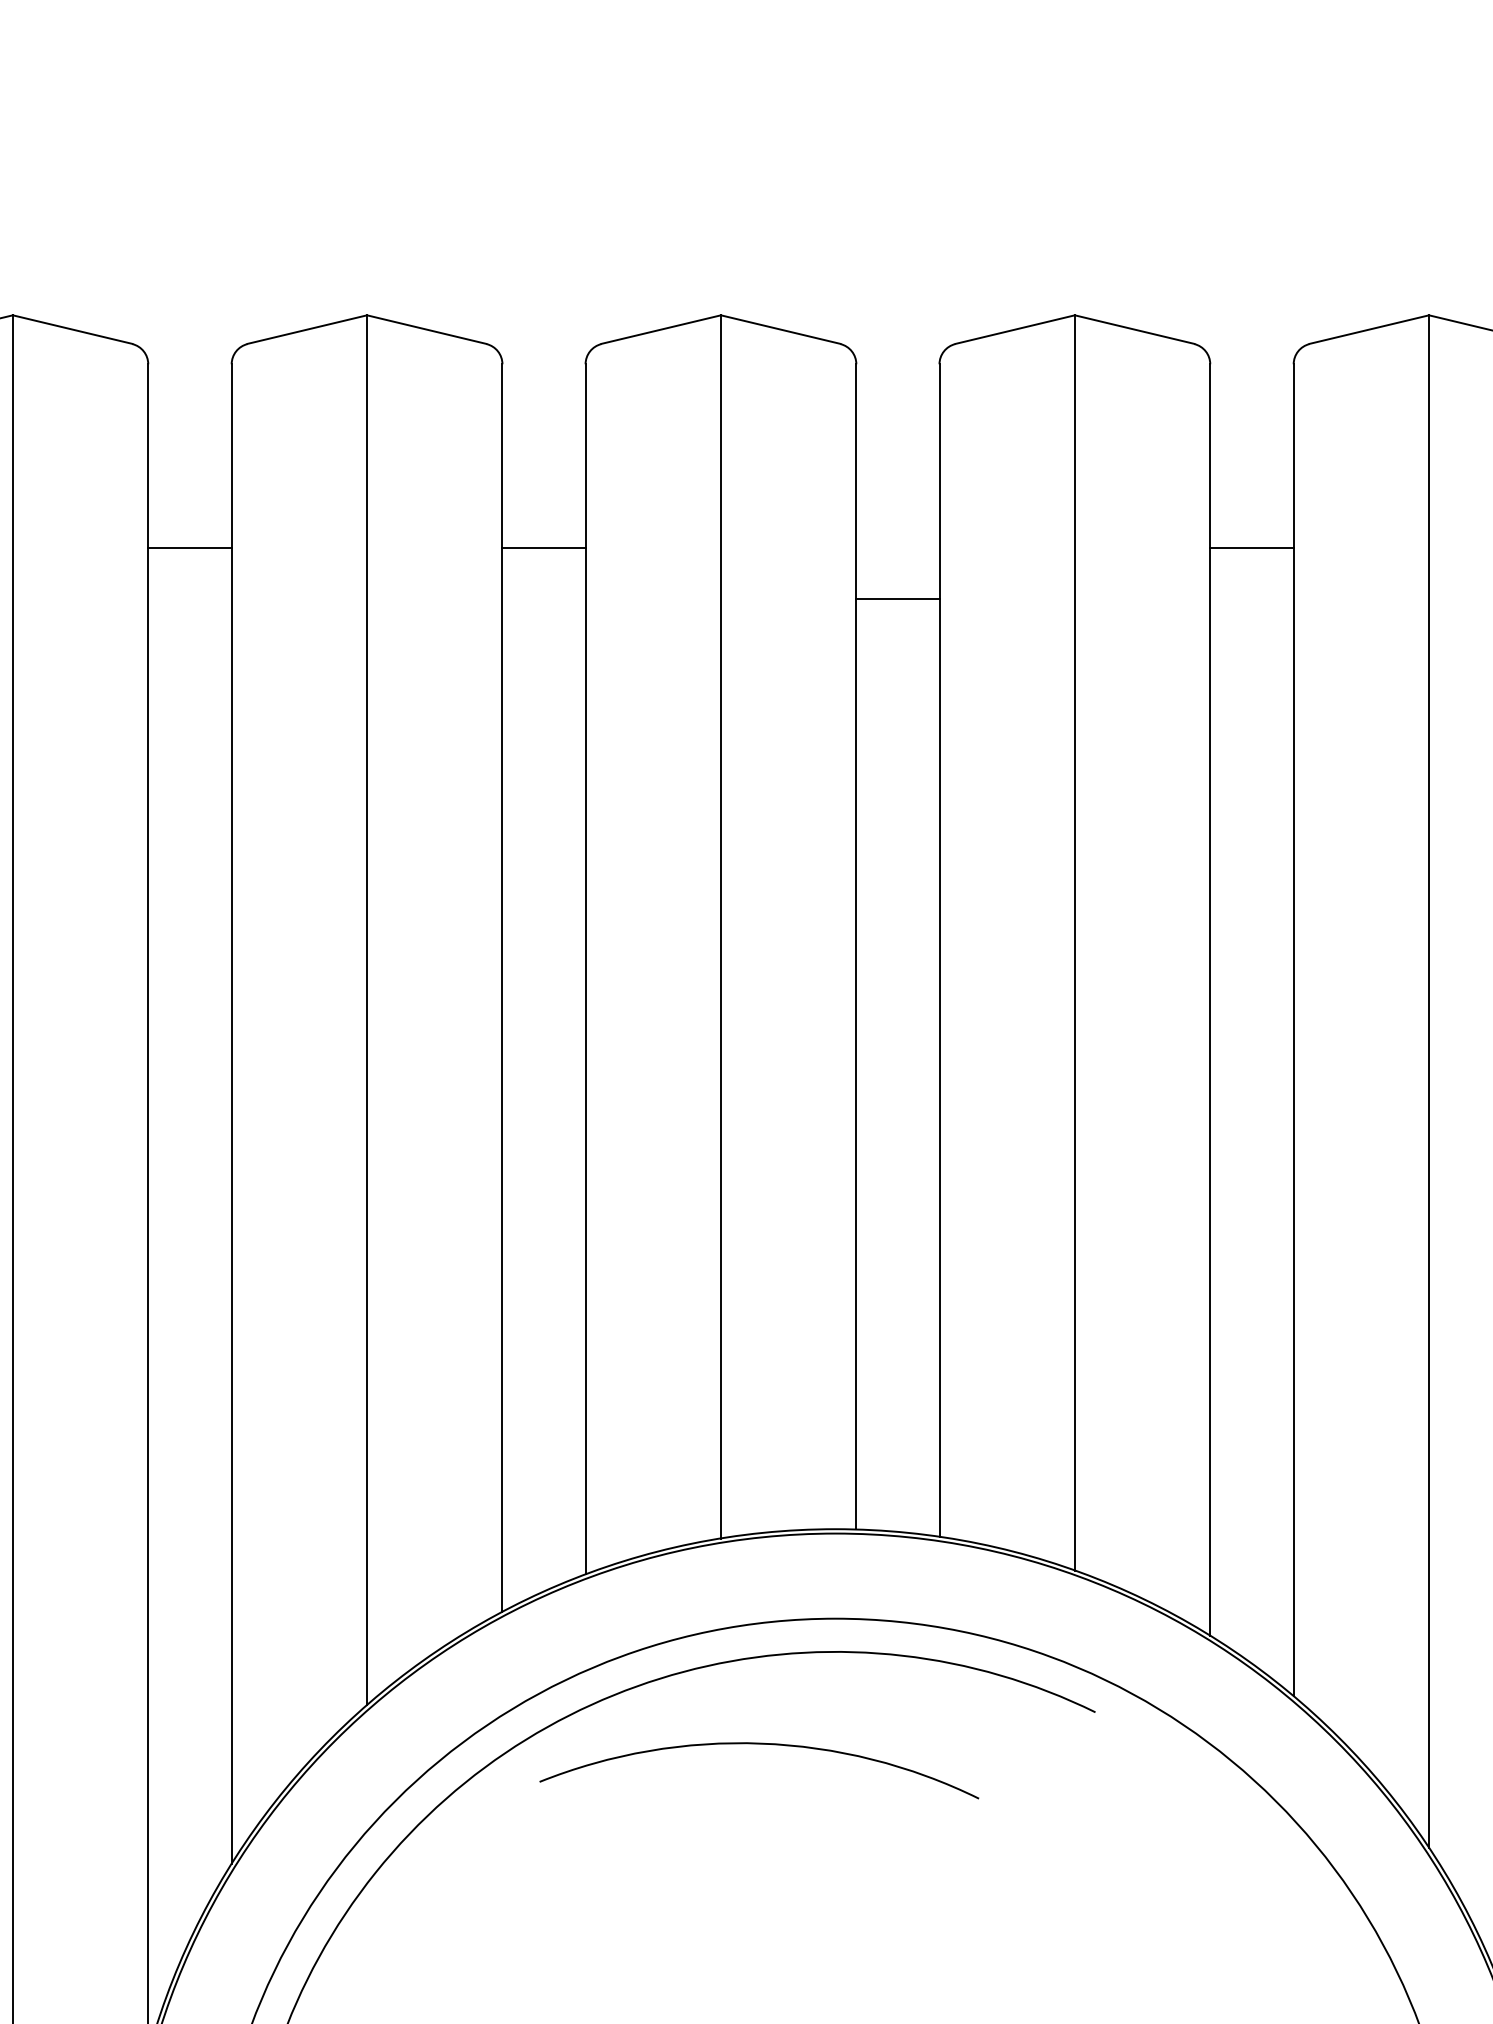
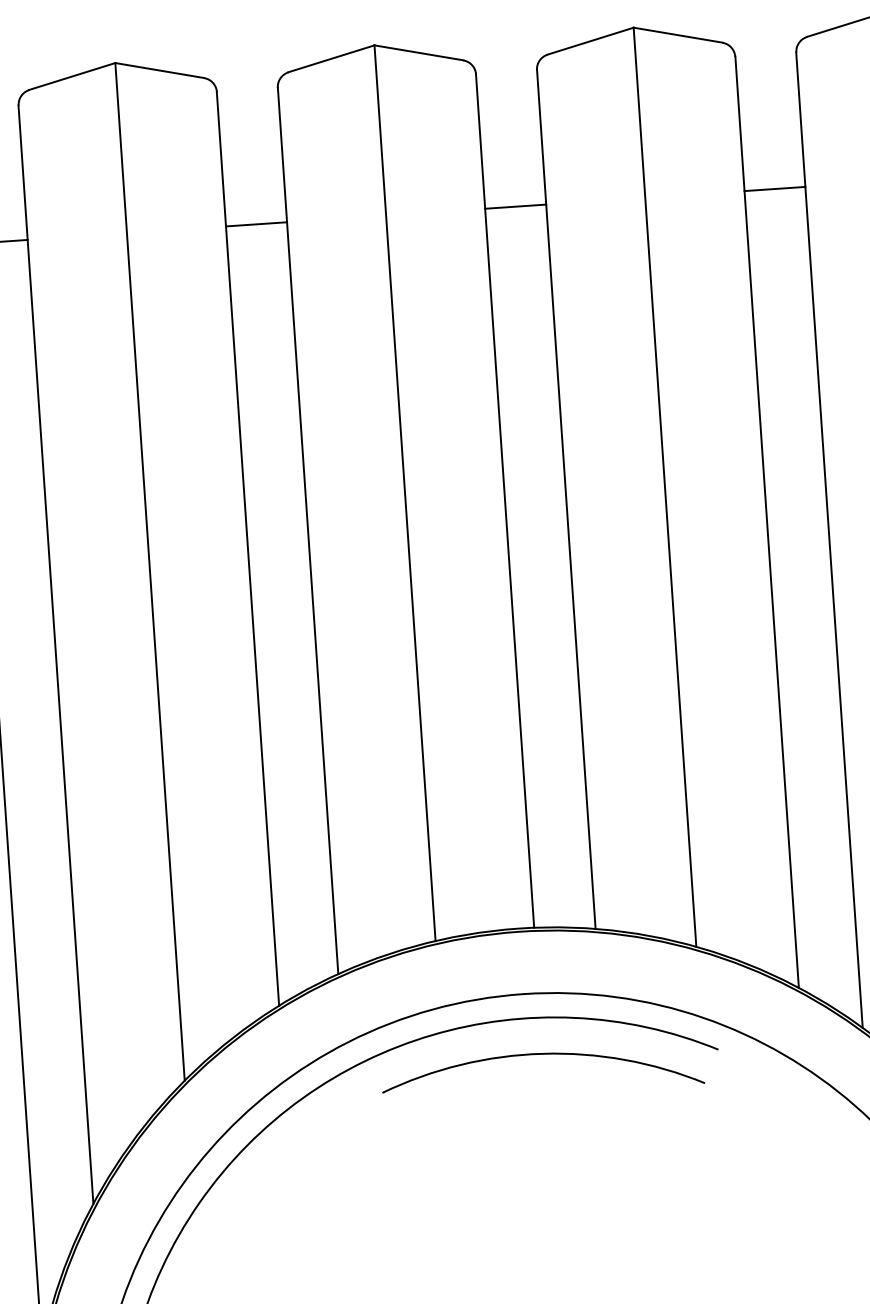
line: (897, 598) -> (515, 206), moved
arc: (759, 1744) -> (541, 1054), moved

